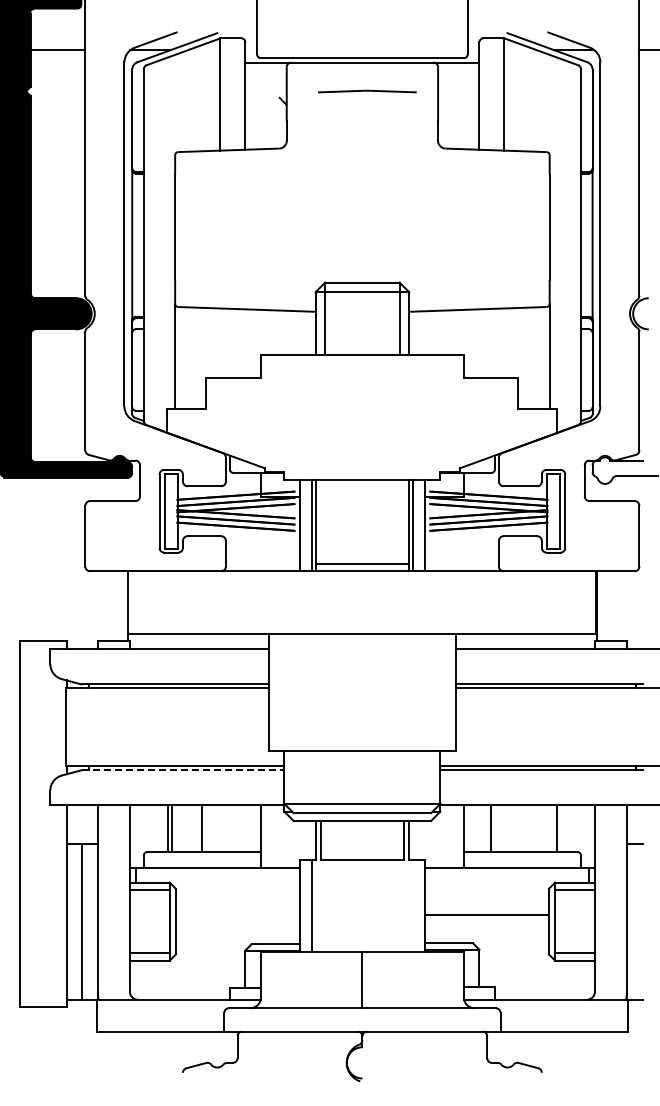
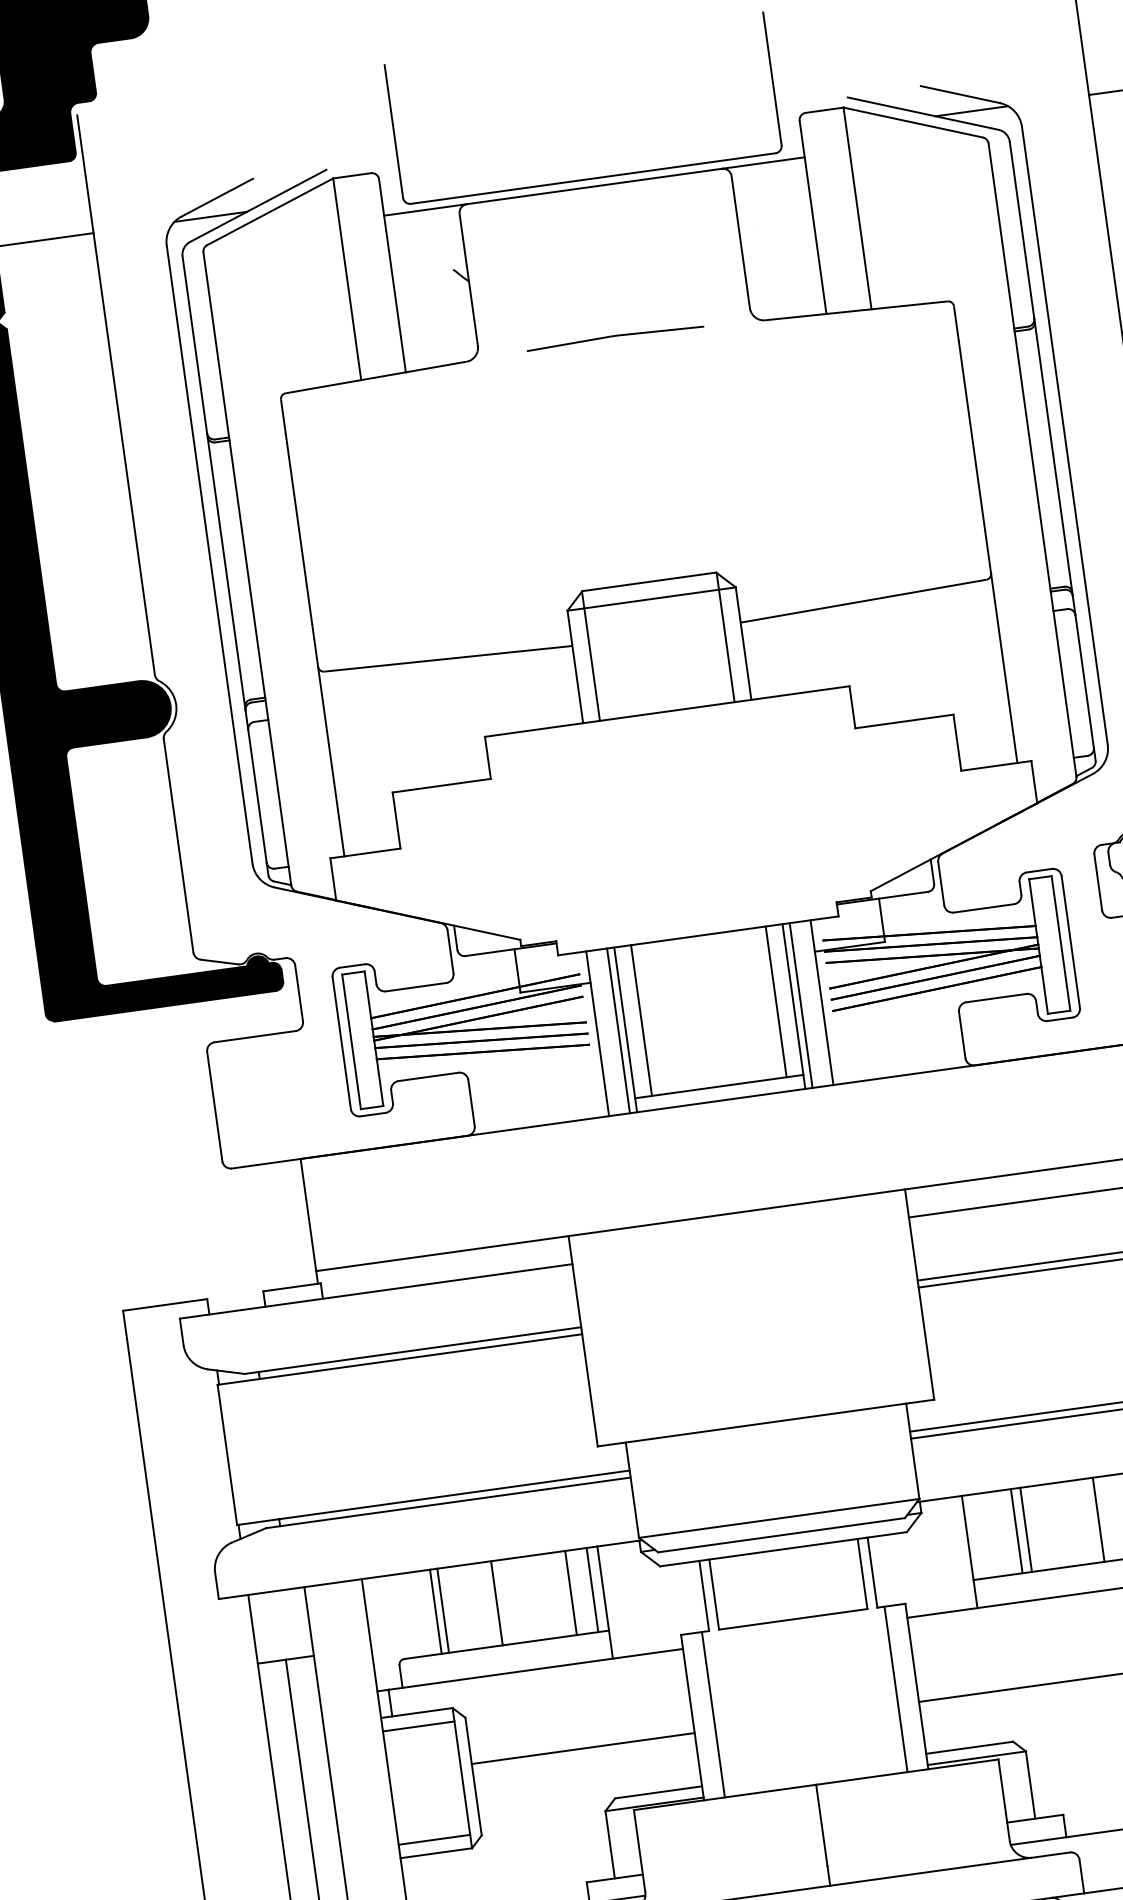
part: (367, 91) -> (615, 337), moved
line: (324, 521) -> (640, 1020), added
line: (399, 521) -> (775, 1001), added
line: (183, 770) -> (449, 1503), dashed -> solid
line: (243, 828) -> (571, 1592), added
line: (255, 828) -> (593, 1589), added
line: (496, 828) -> (1026, 1529), added
line: (536, 828) -> (1098, 1519), added
line: (413, 906) -> (896, 1690), added
line: (237, 914) -> (582, 1748), added

